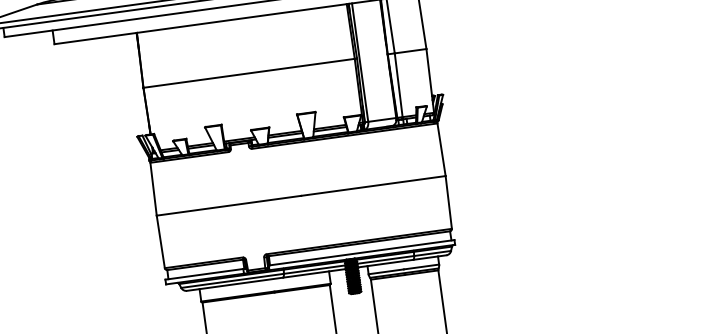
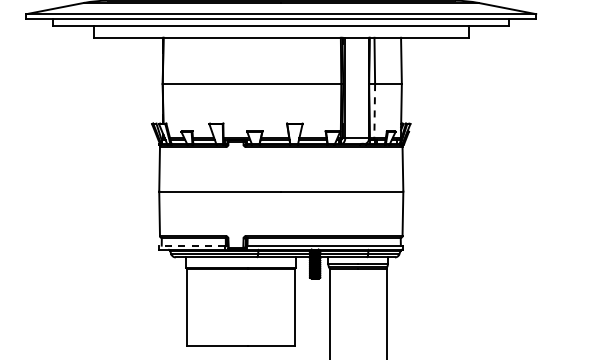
line: (398, 84) -> (374, 110), solid -> dashed
line: (204, 274) -> (192, 245), solid -> dashed

